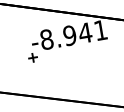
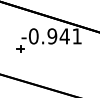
text: (46, 39) -> (33, 36), -8.941 -> -0.941

